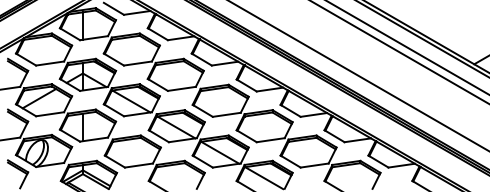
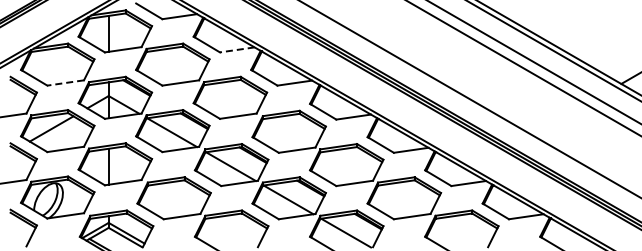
line: (181, 37) -> (237, 49), solid -> dashed
line: (49, 63) -> (65, 82), solid -> dashed

